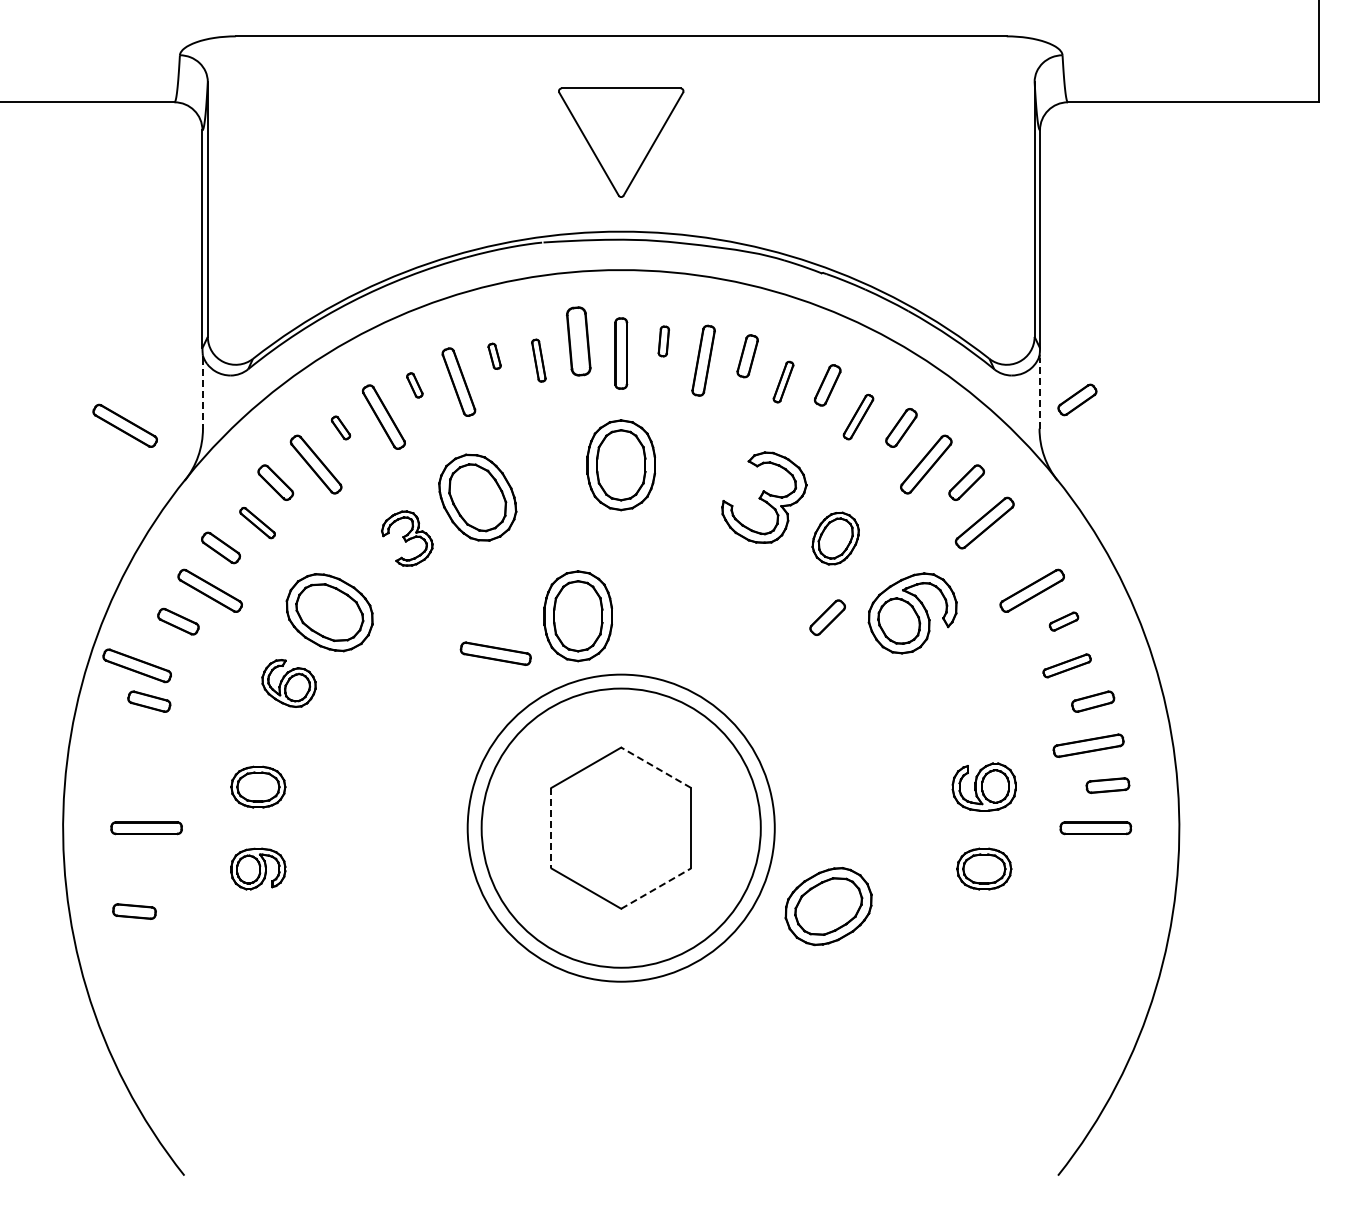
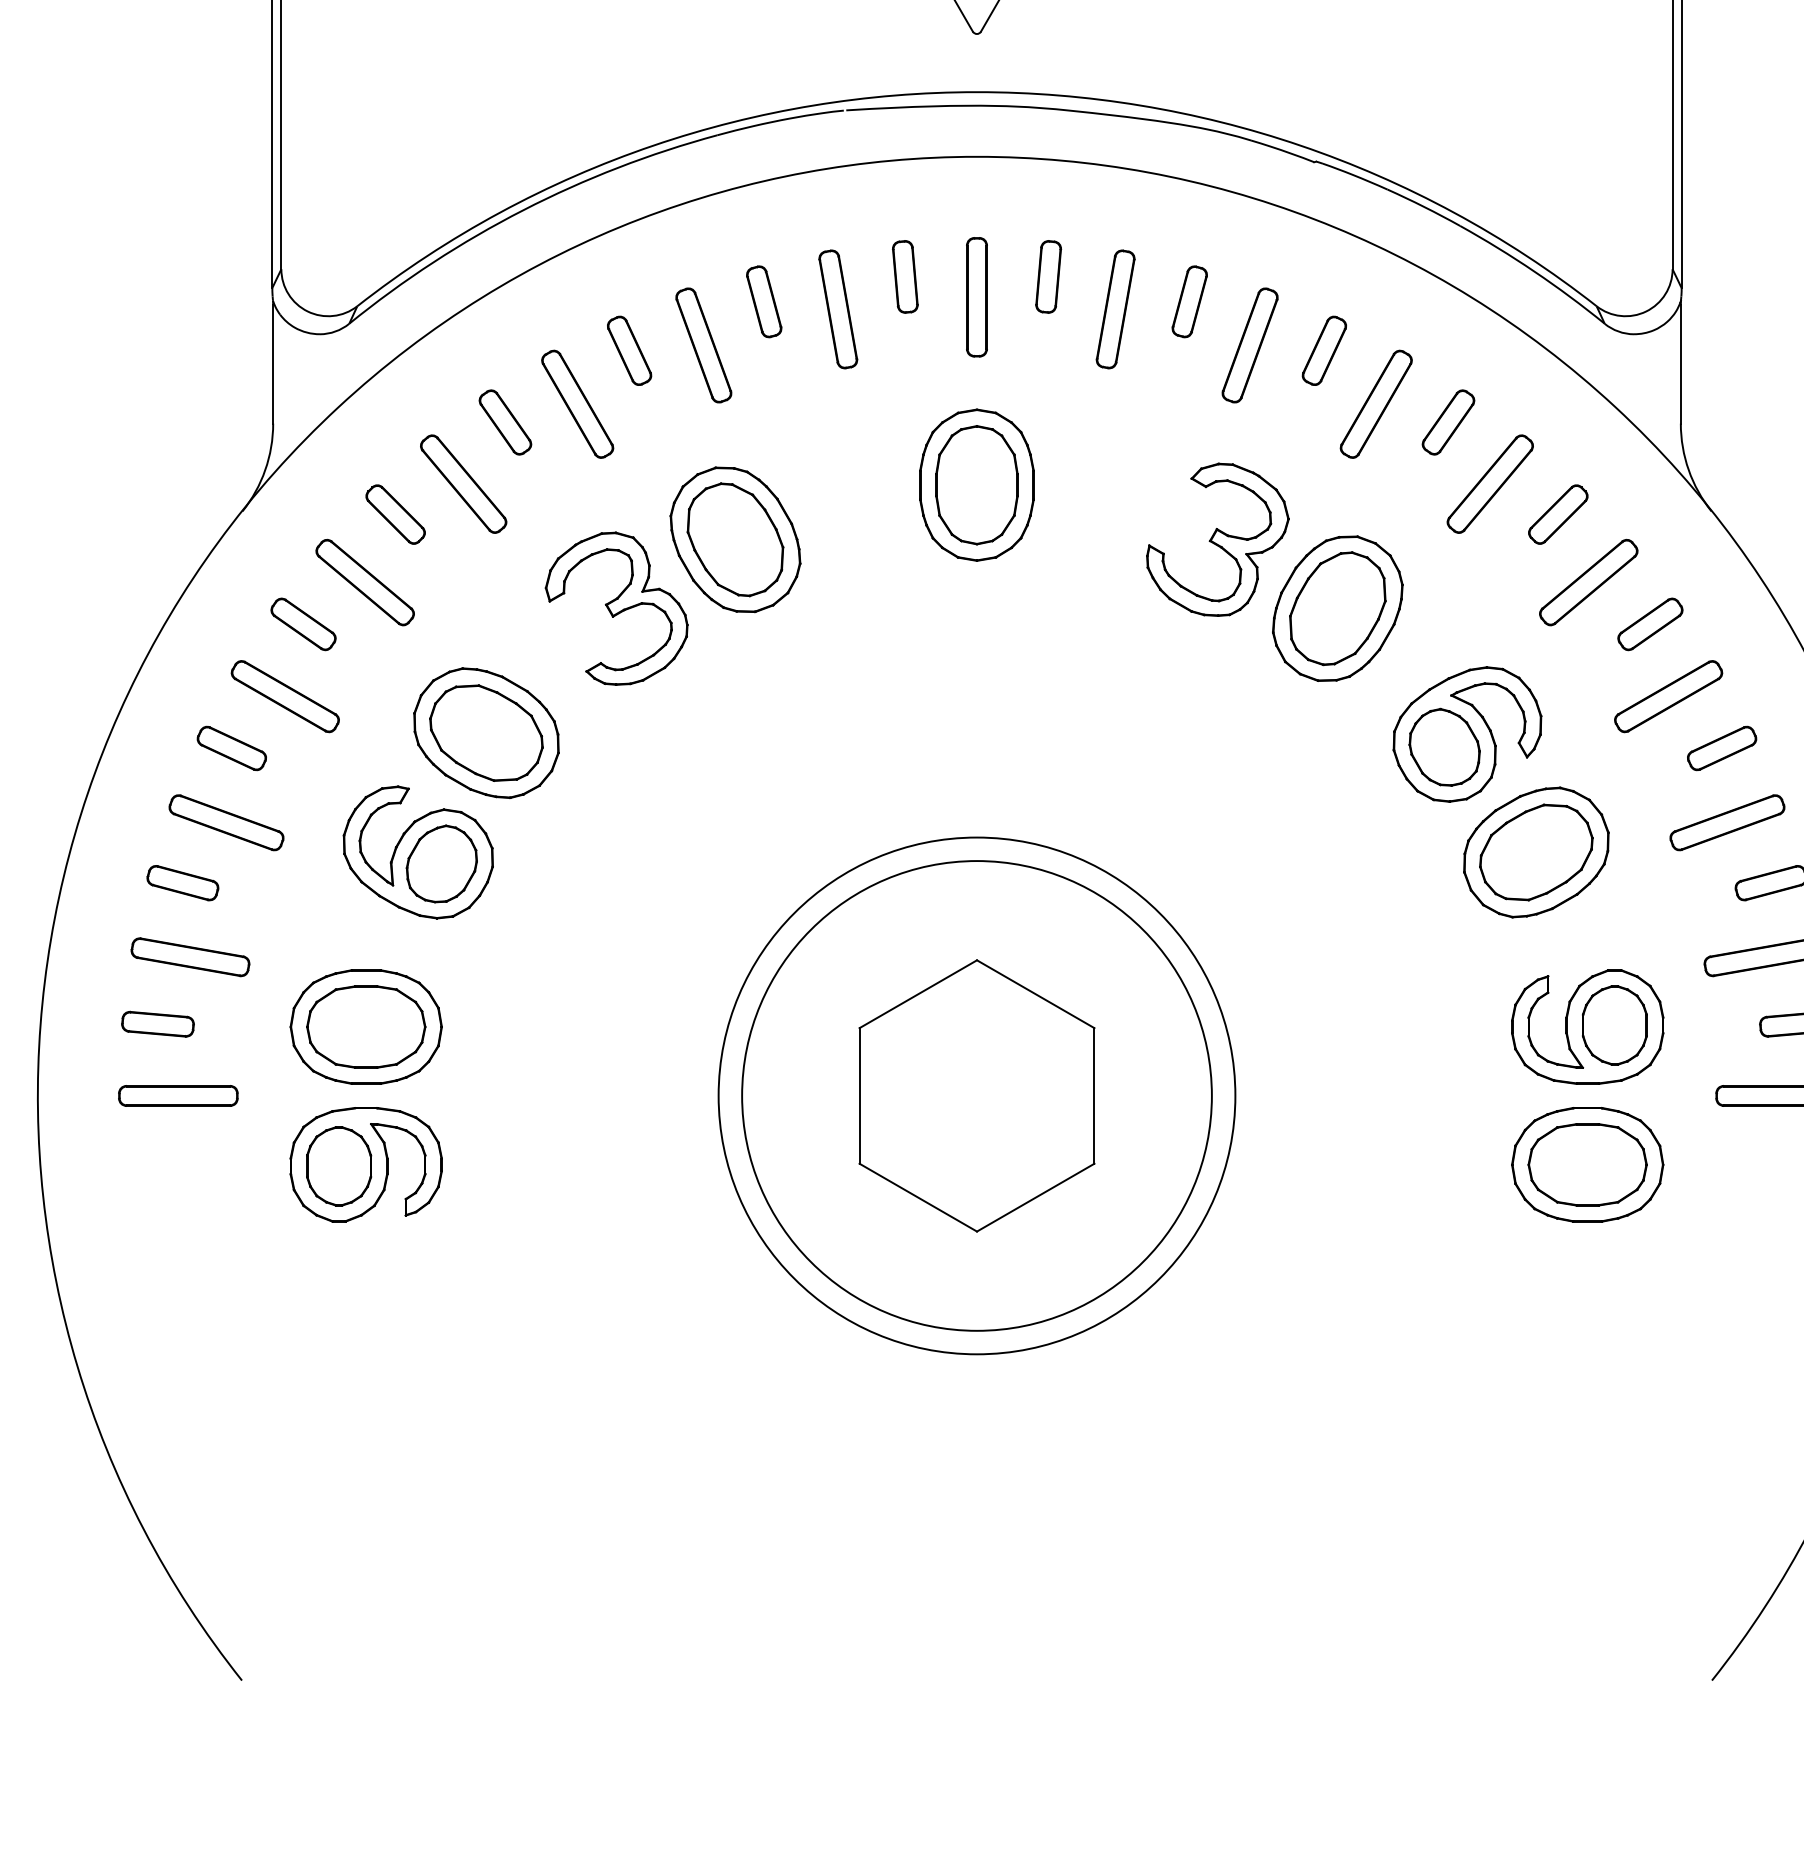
part: (578, 341) -> (905, 276), size x0.62
part: (663, 341) -> (1048, 276), size x1.43
part: (494, 356) -> (763, 302), size x1.67
part: (538, 360) -> (837, 308), size x1.67
part: (783, 381) -> (1250, 344), size x1.67
part: (414, 385) -> (629, 351), size x1.67
line: (1039, 392) -> (1680, 362), dashed -> solid
line: (202, 393) -> (272, 364), dashed -> solid
part: (1077, 399) -> (1650, 623), moved
part: (858, 416) -> (1376, 403), size x1.43
part: (124, 425) -> (141, 418), removed
part: (340, 427) -> (504, 421), size x1.67
part: (257, 522) -> (364, 581), size x1.67
part: (407, 538) -> (617, 608), size x1.67
part: (835, 538) -> (1337, 608), size x1.67
part: (577, 616) -> (903, 739), removed
part: (827, 617) -> (1324, 741), removed
part: (1063, 621) -> (1721, 748), size x1.43
part: (495, 653) -> (189, 956), moved
part: (136, 665) -> (225, 822), moved
part: (1066, 665) -> (1726, 822), size x1.43
part: (288, 683) -> (417, 852), size x1.67
line: (655, 767) -> (1034, 993), dashed -> solid
part: (258, 786) -> (366, 1025), size x1.67
part: (984, 786) -> (1588, 1025), size x1.43
line: (551, 828) -> (859, 1096), dashed -> solid
part: (258, 868) -> (366, 1163), size x1.67
part: (984, 868) -> (1588, 1163), size x1.67
line: (656, 888) -> (1036, 1197), dashed -> solid
part: (828, 906) -> (1536, 852), moved
part: (134, 911) -> (157, 1024), moved

